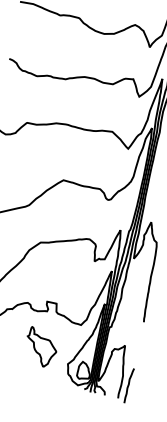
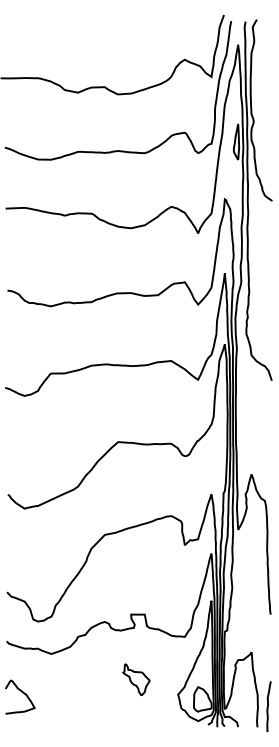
part: (41, 347) -> (136, 679), size x0.6

